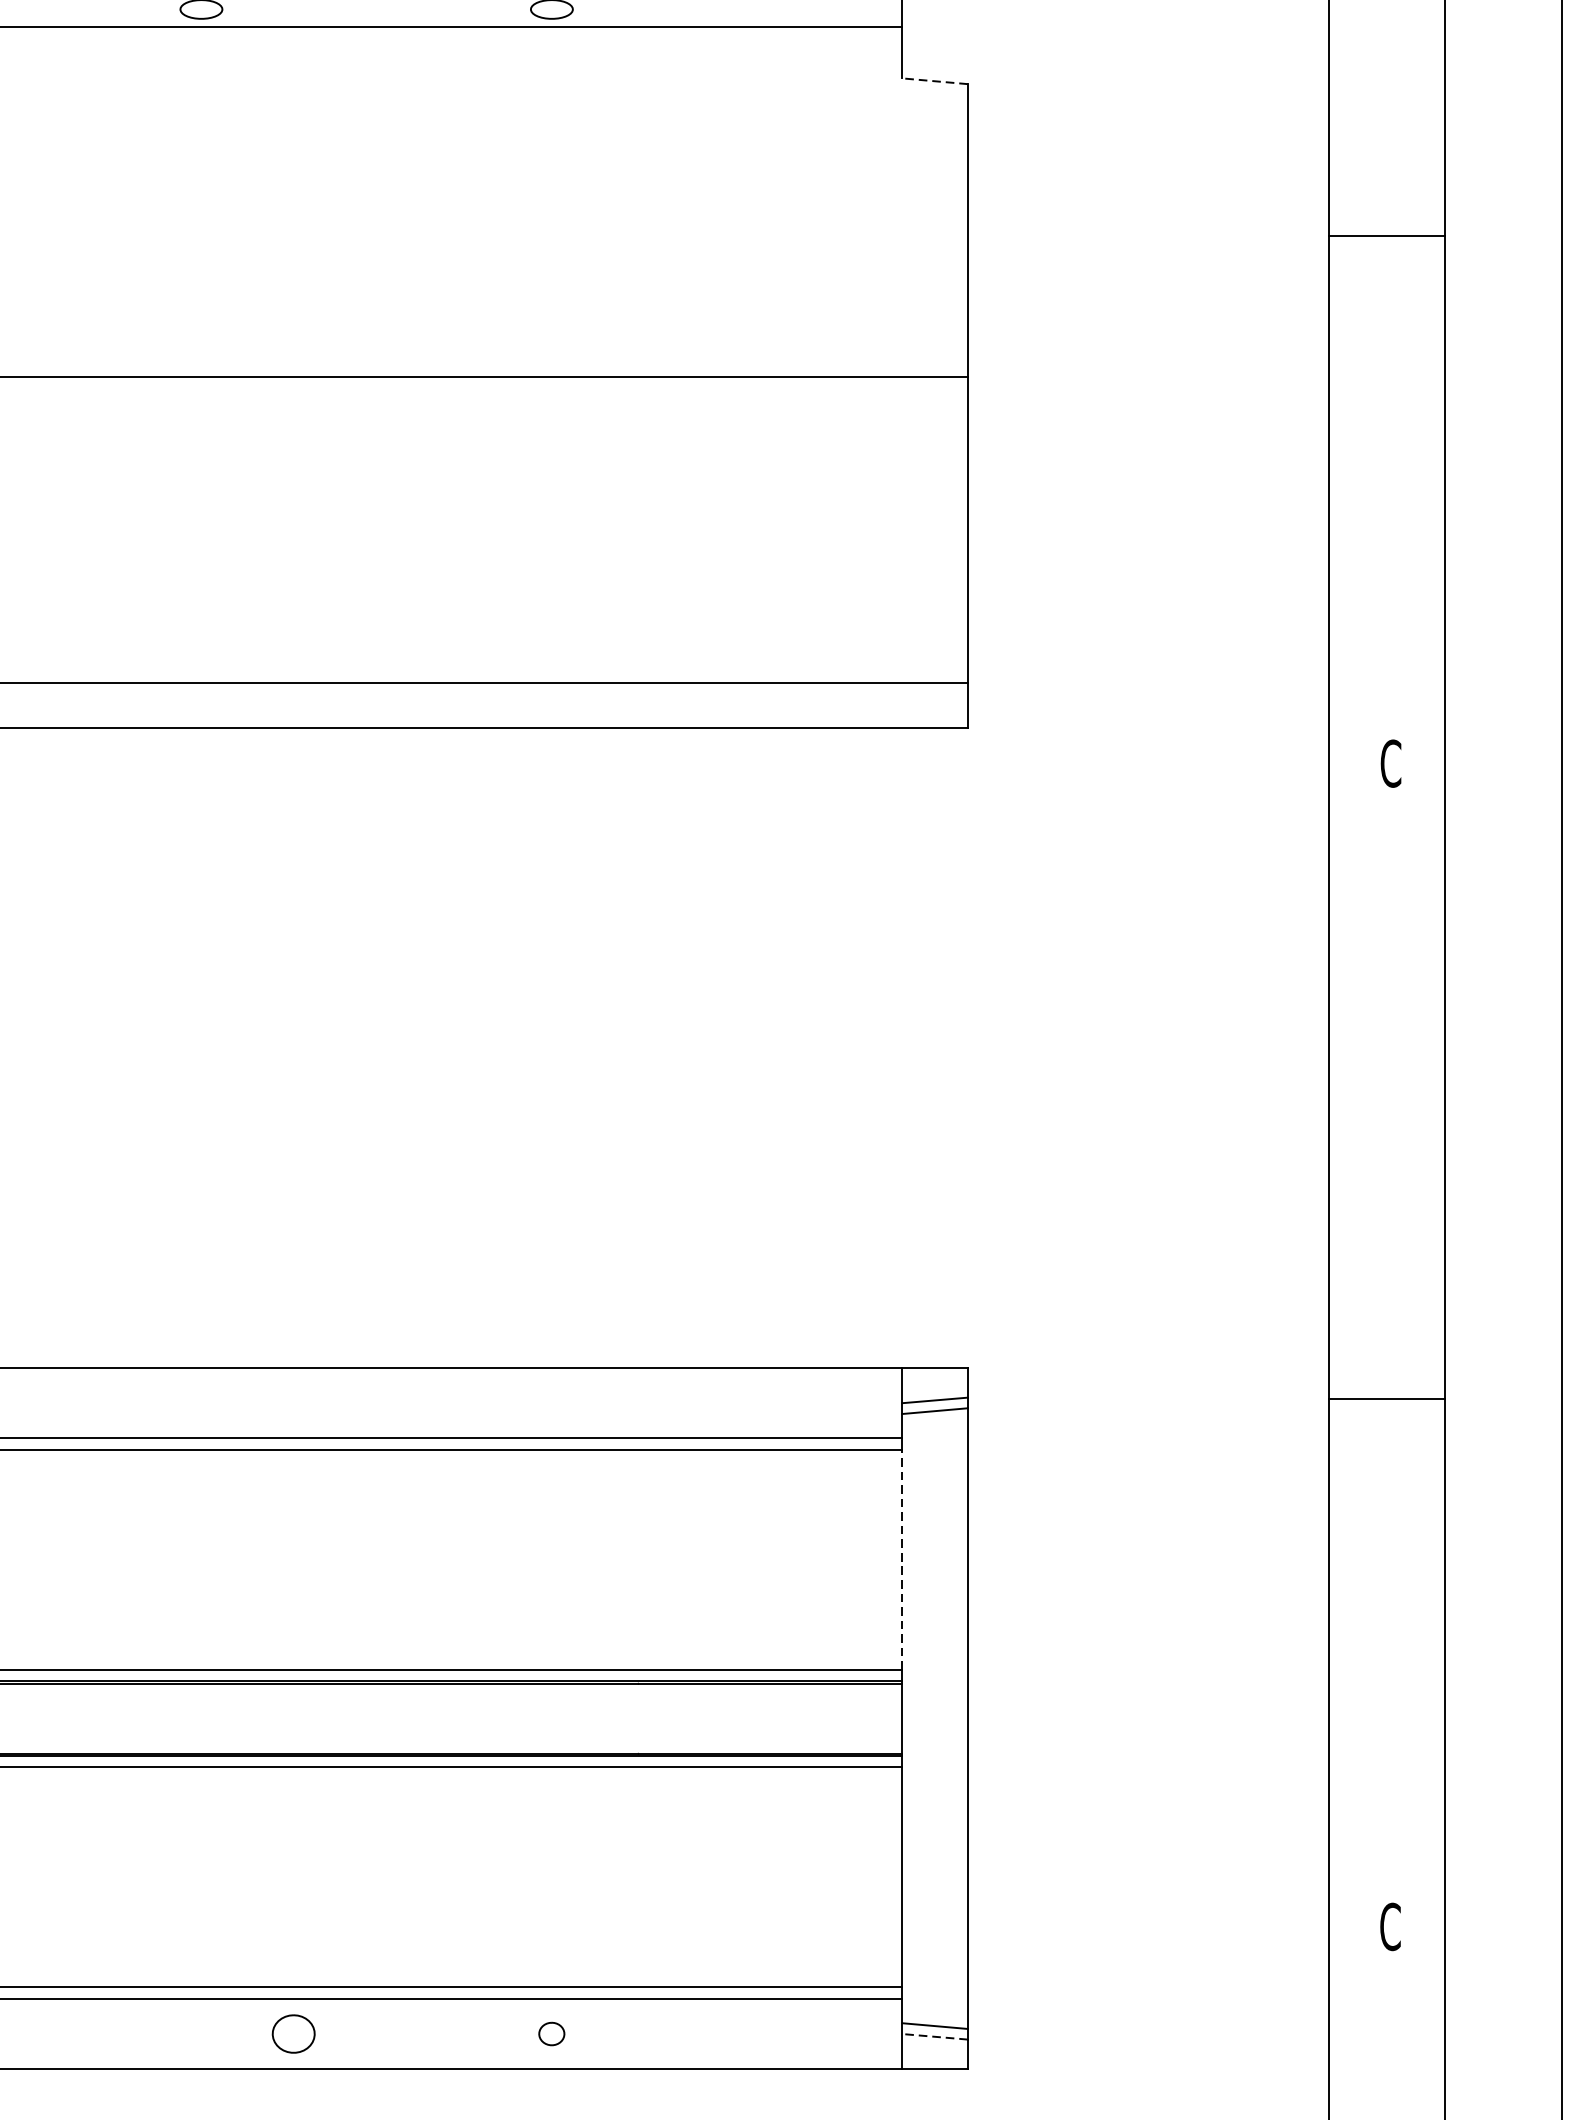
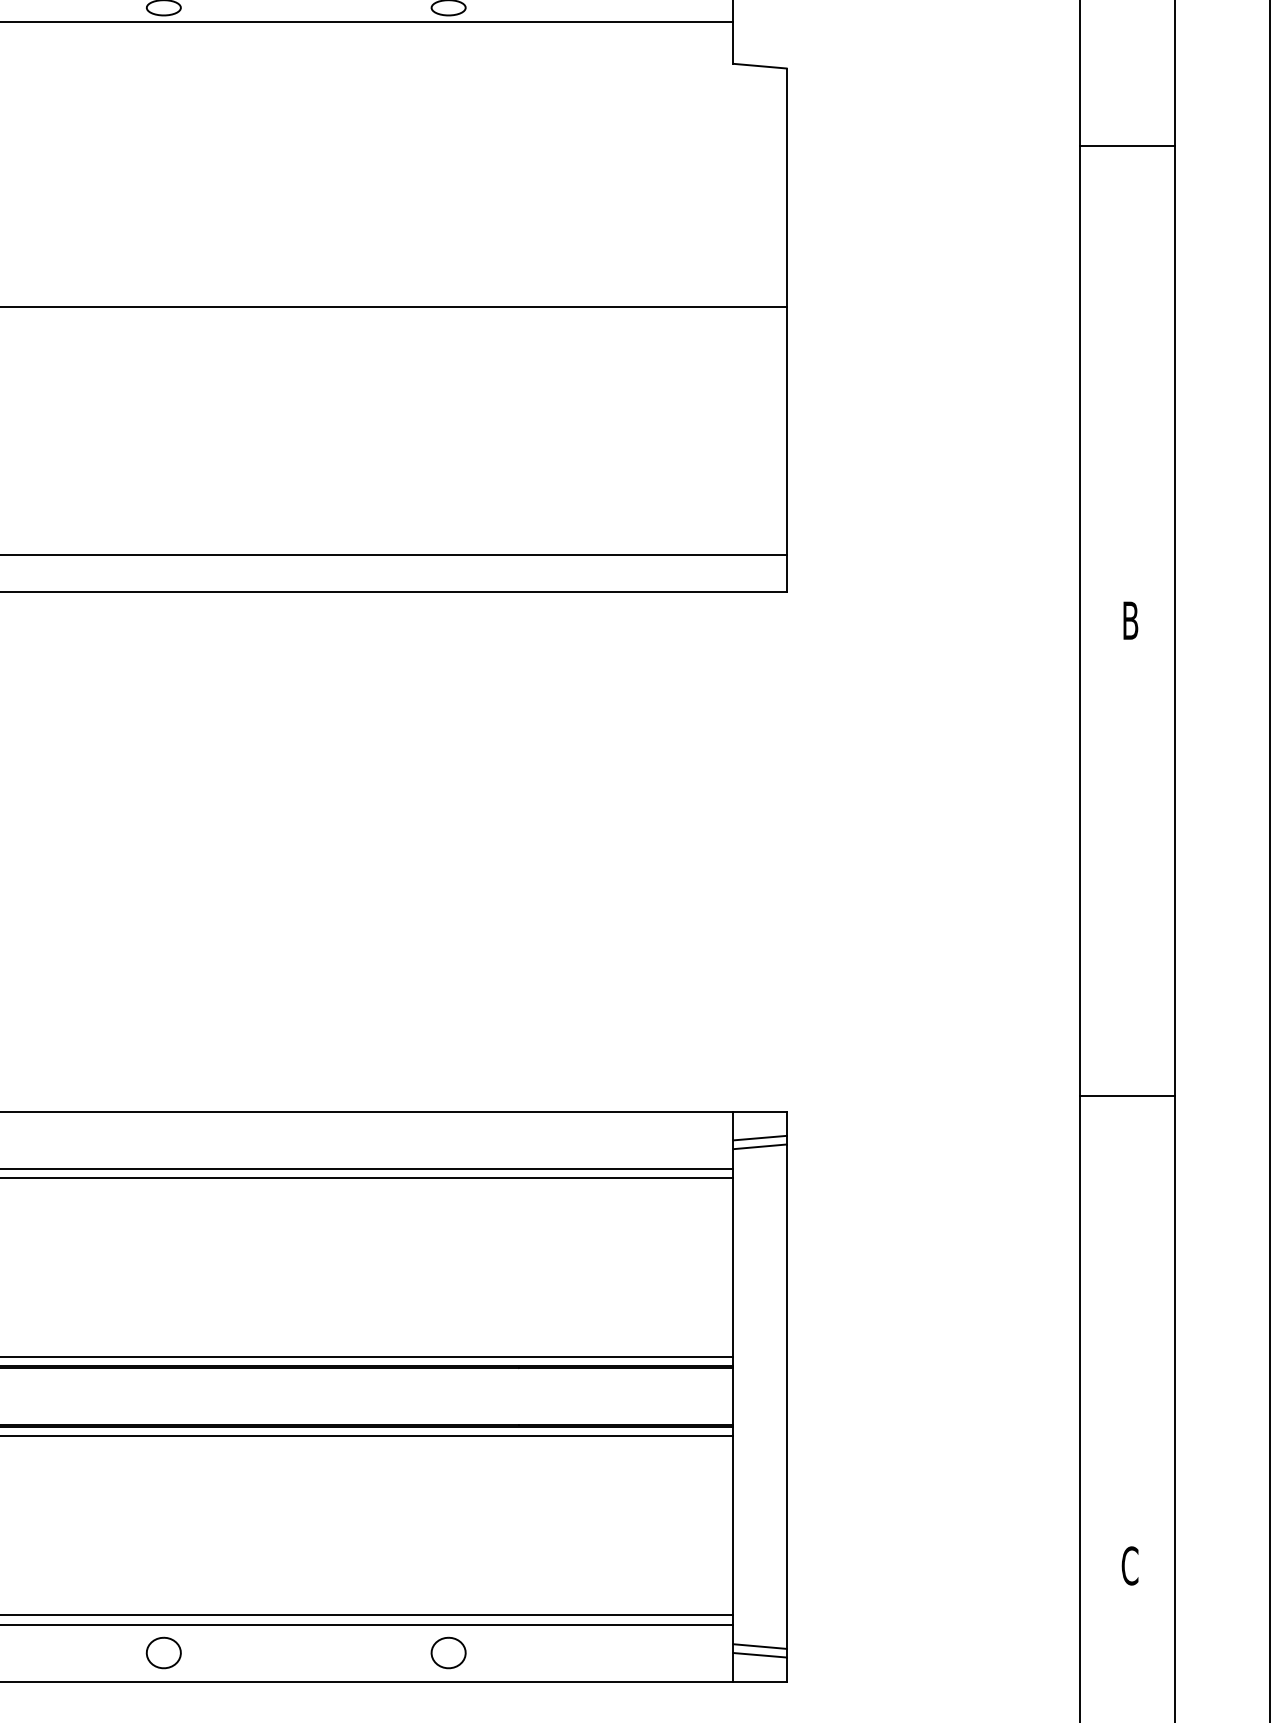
line: (935, 81) -> (760, 66), dashed -> solid
line: (1386, 236) -> (1126, 146), moved
text: (1390, 763) -> (1130, 620), C -> B
line: (1386, 1398) -> (1126, 1095), moved
line: (902, 1559) -> (733, 1267), dashed -> solid
part: (293, 2033) -> (163, 1652), moved
part: (551, 2033) -> (448, 1652), size x1.67
line: (935, 2037) -> (760, 1655), dashed -> solid

